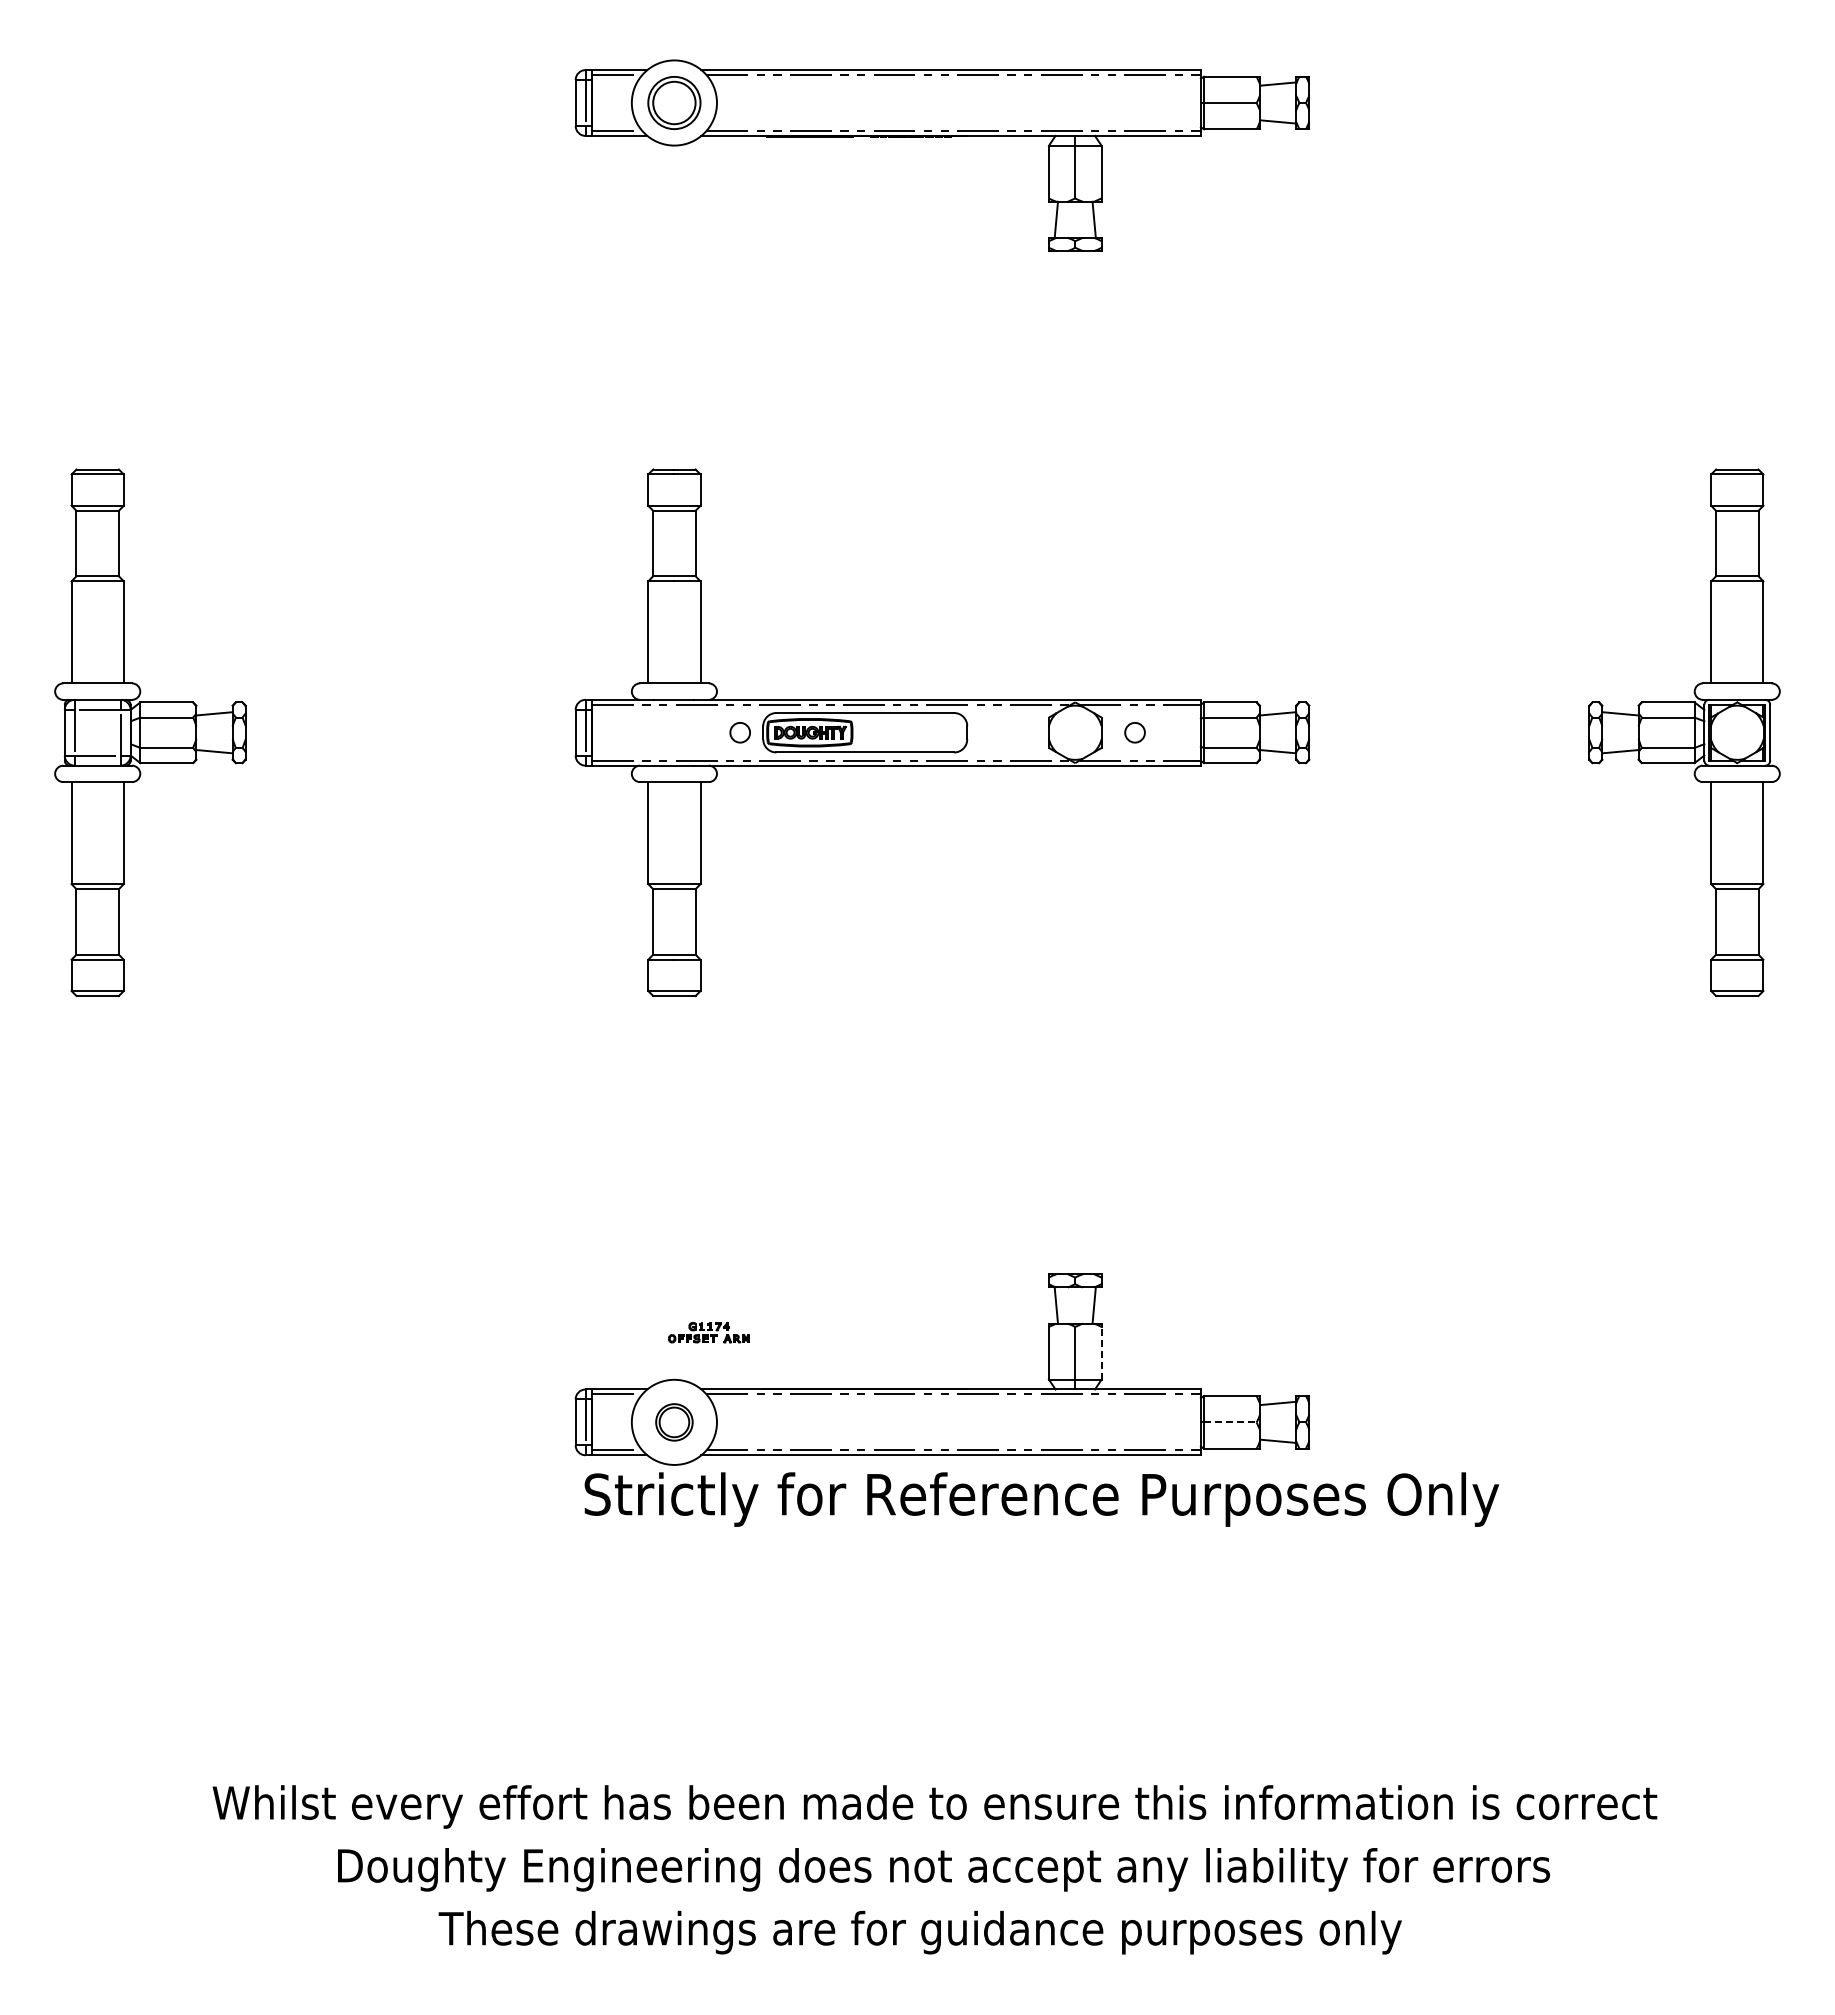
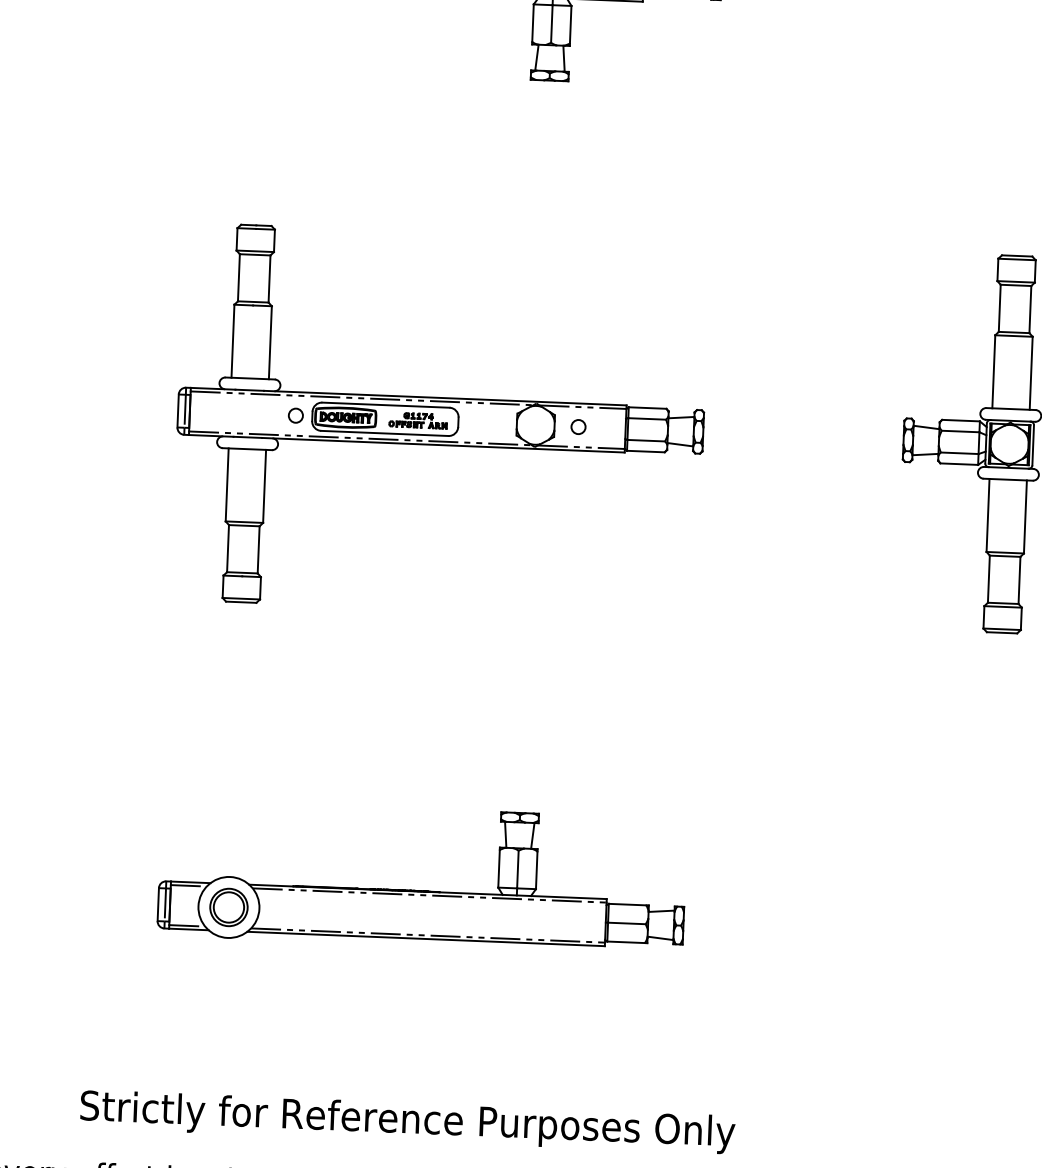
part: (708, 1332) -> (417, 420), moved
line: (1101, 1352) -> (536, 869), dashed -> solid
part: (674, 1422) -> (229, 907), size x1.43
line: (1230, 1422) -> (627, 923), dashed -> solid
text: (1041, 1499) -> (407, 1121), moved

